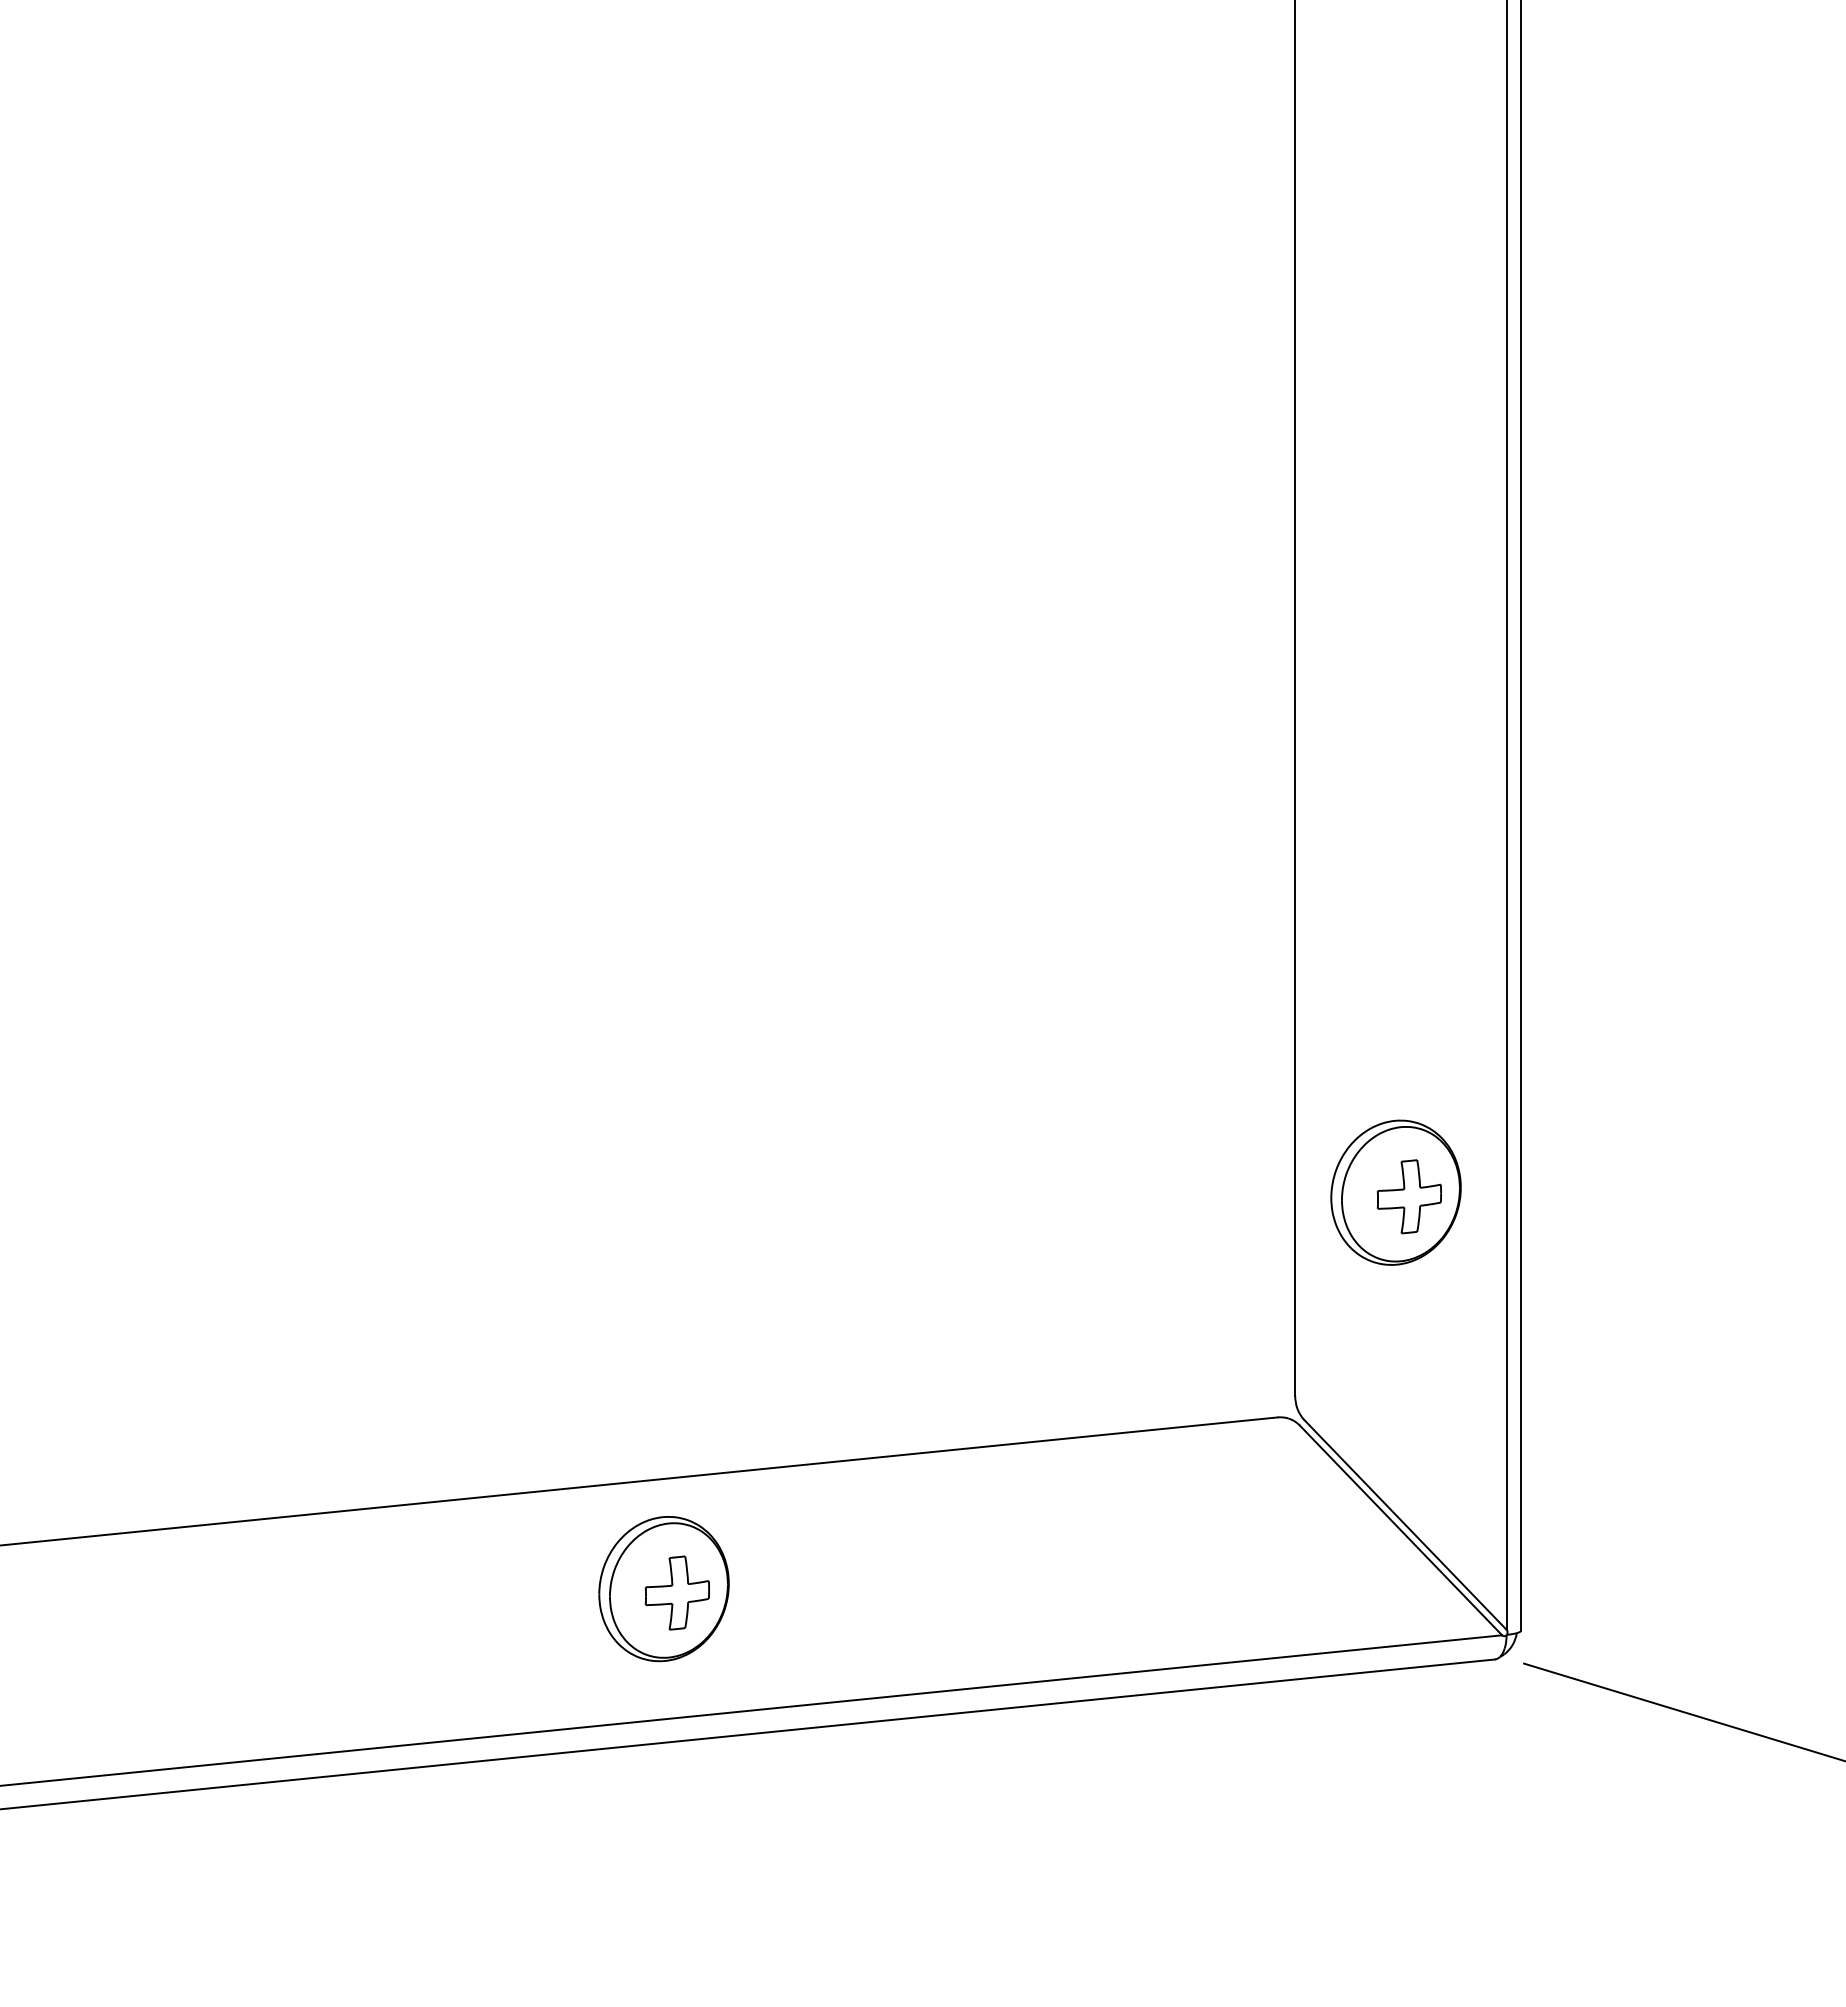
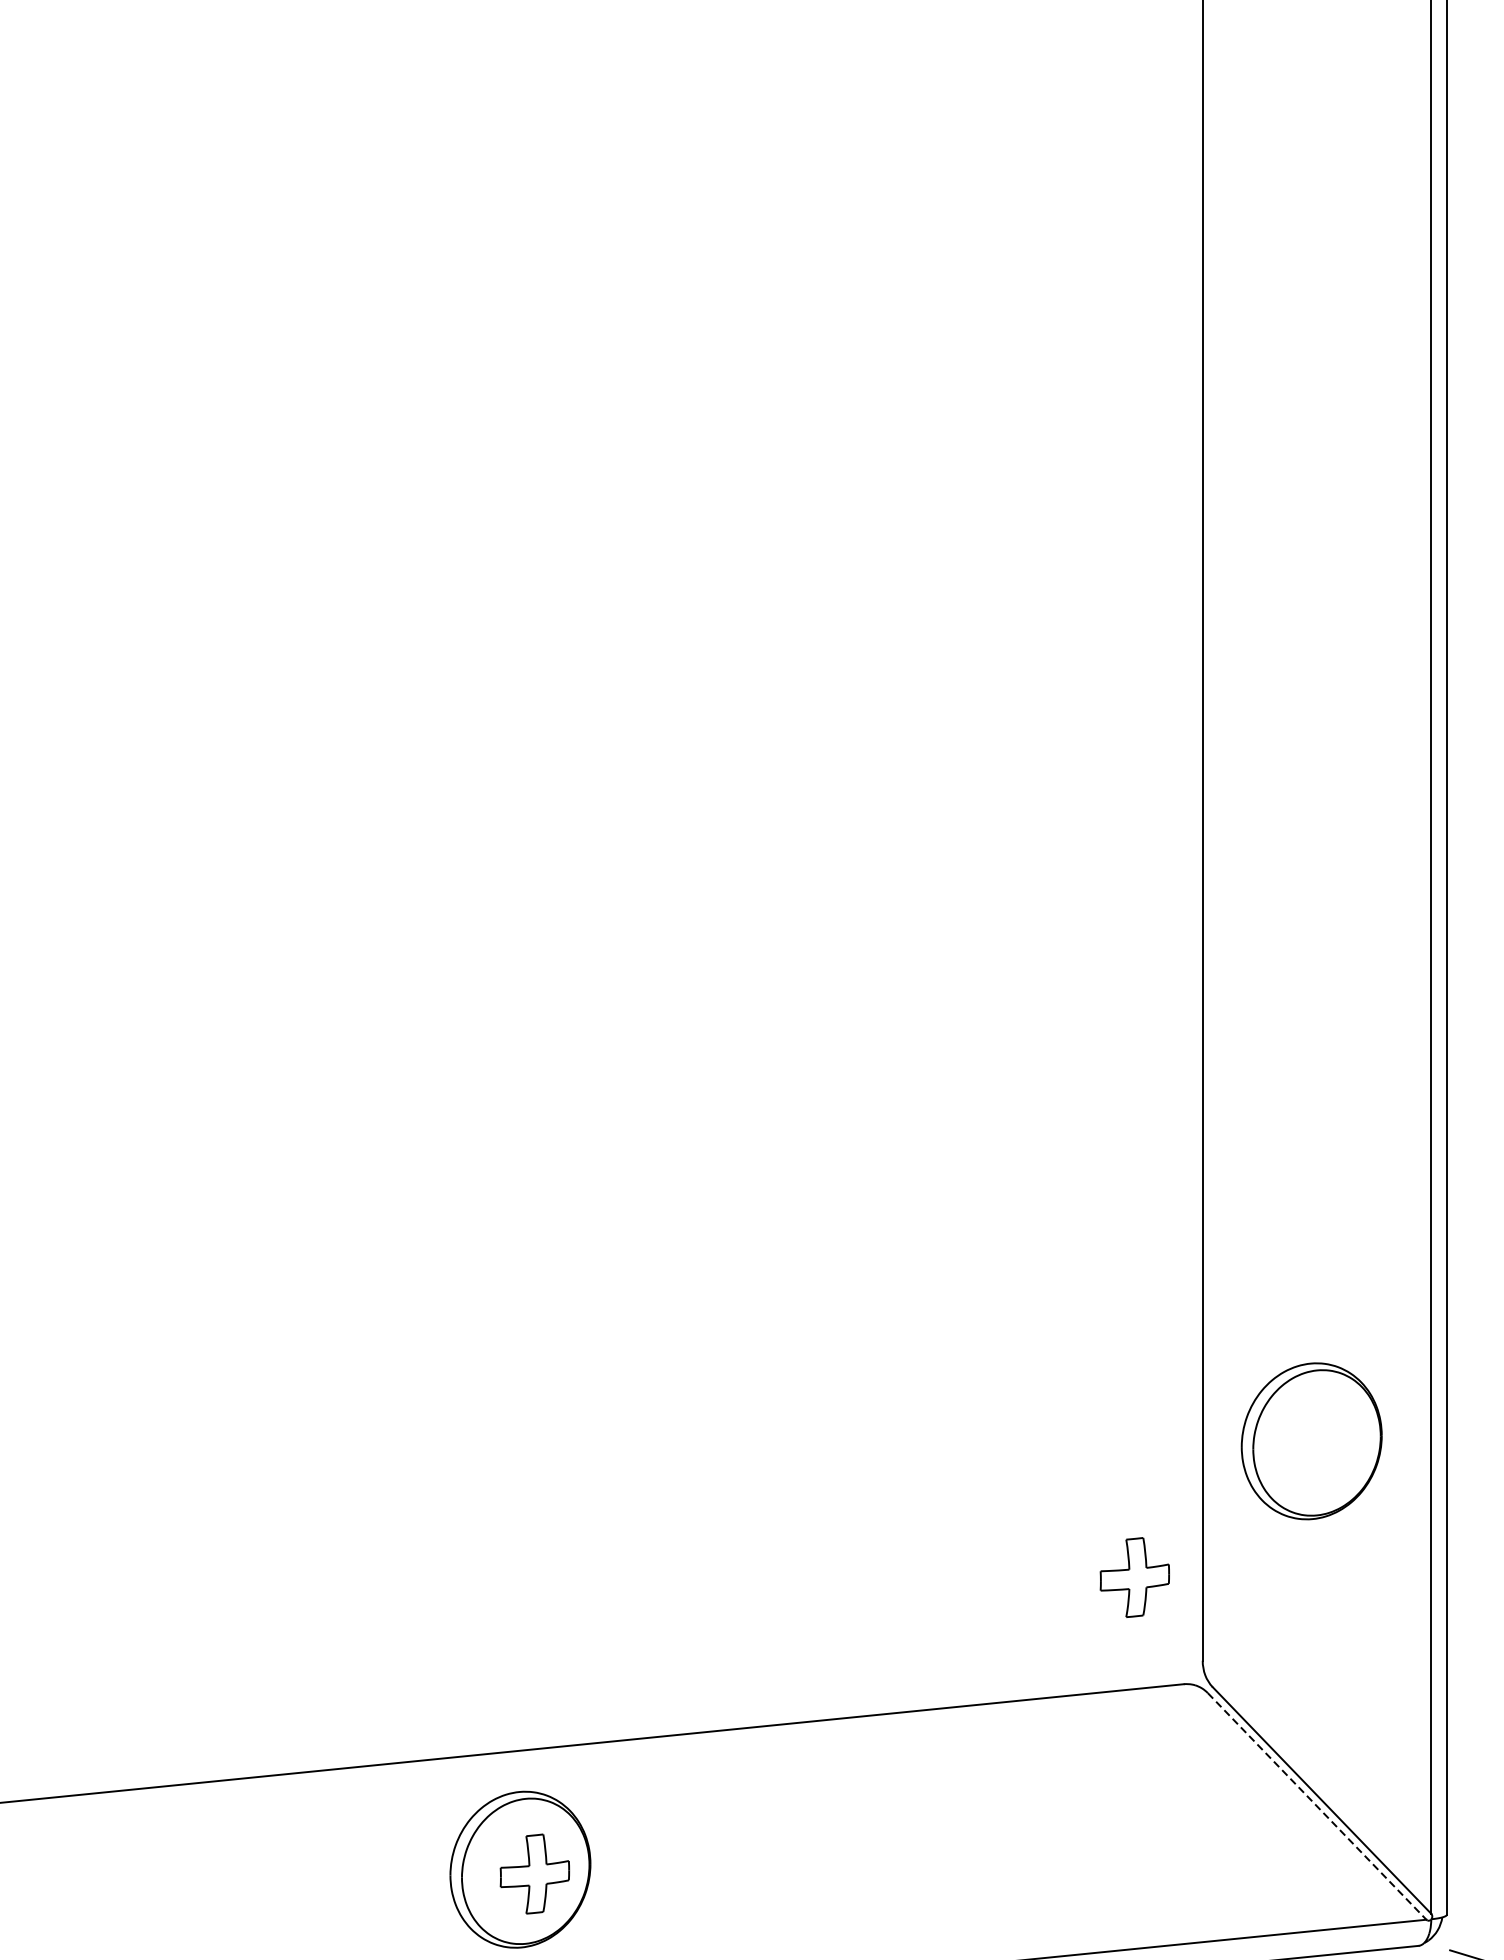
part: (1408, 1196) -> (1133, 1577), moved
line: (1401, 1530) -> (1317, 1806), solid -> dashed

